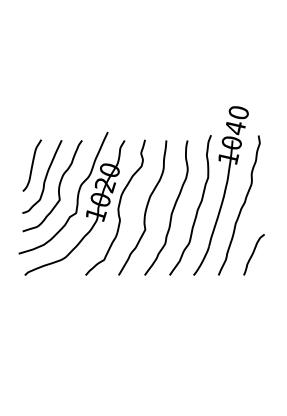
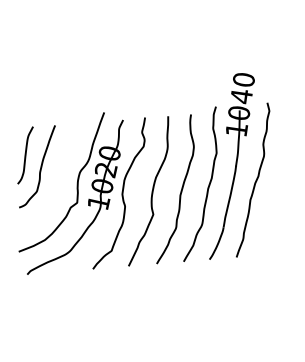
curve: (58, 186) -> (55, 175), removed
curve: (253, 254) -> (272, 231), removed

